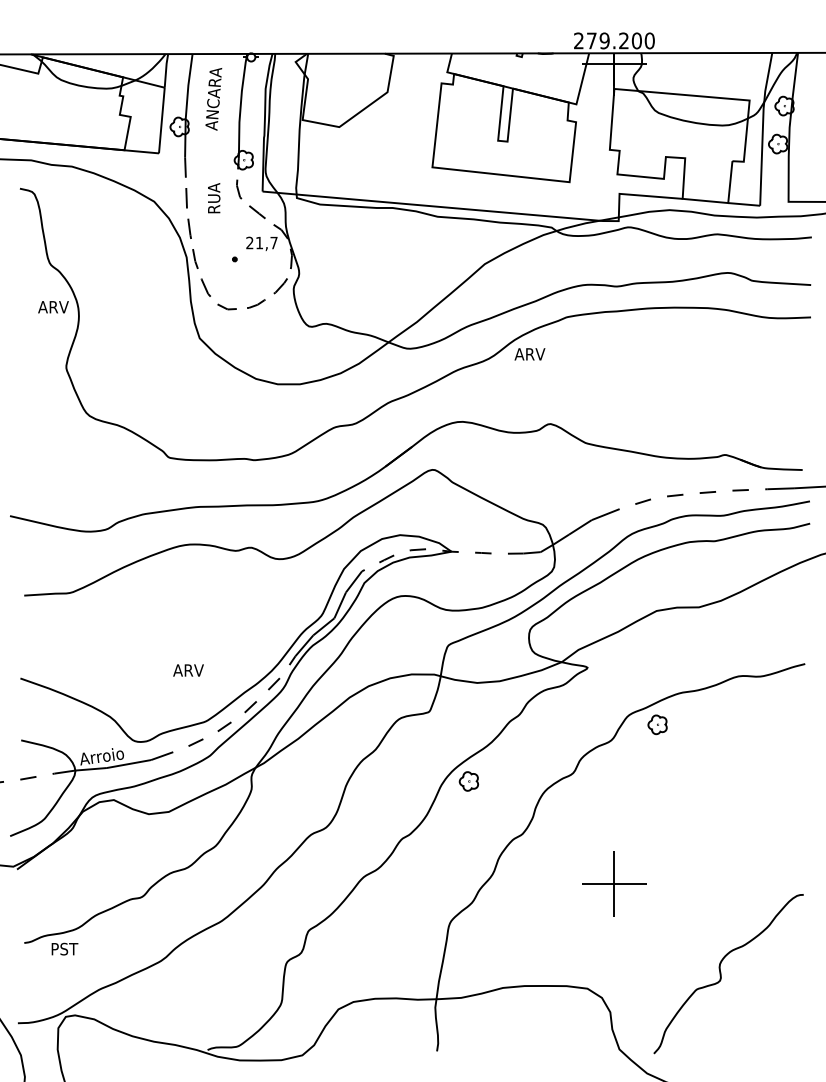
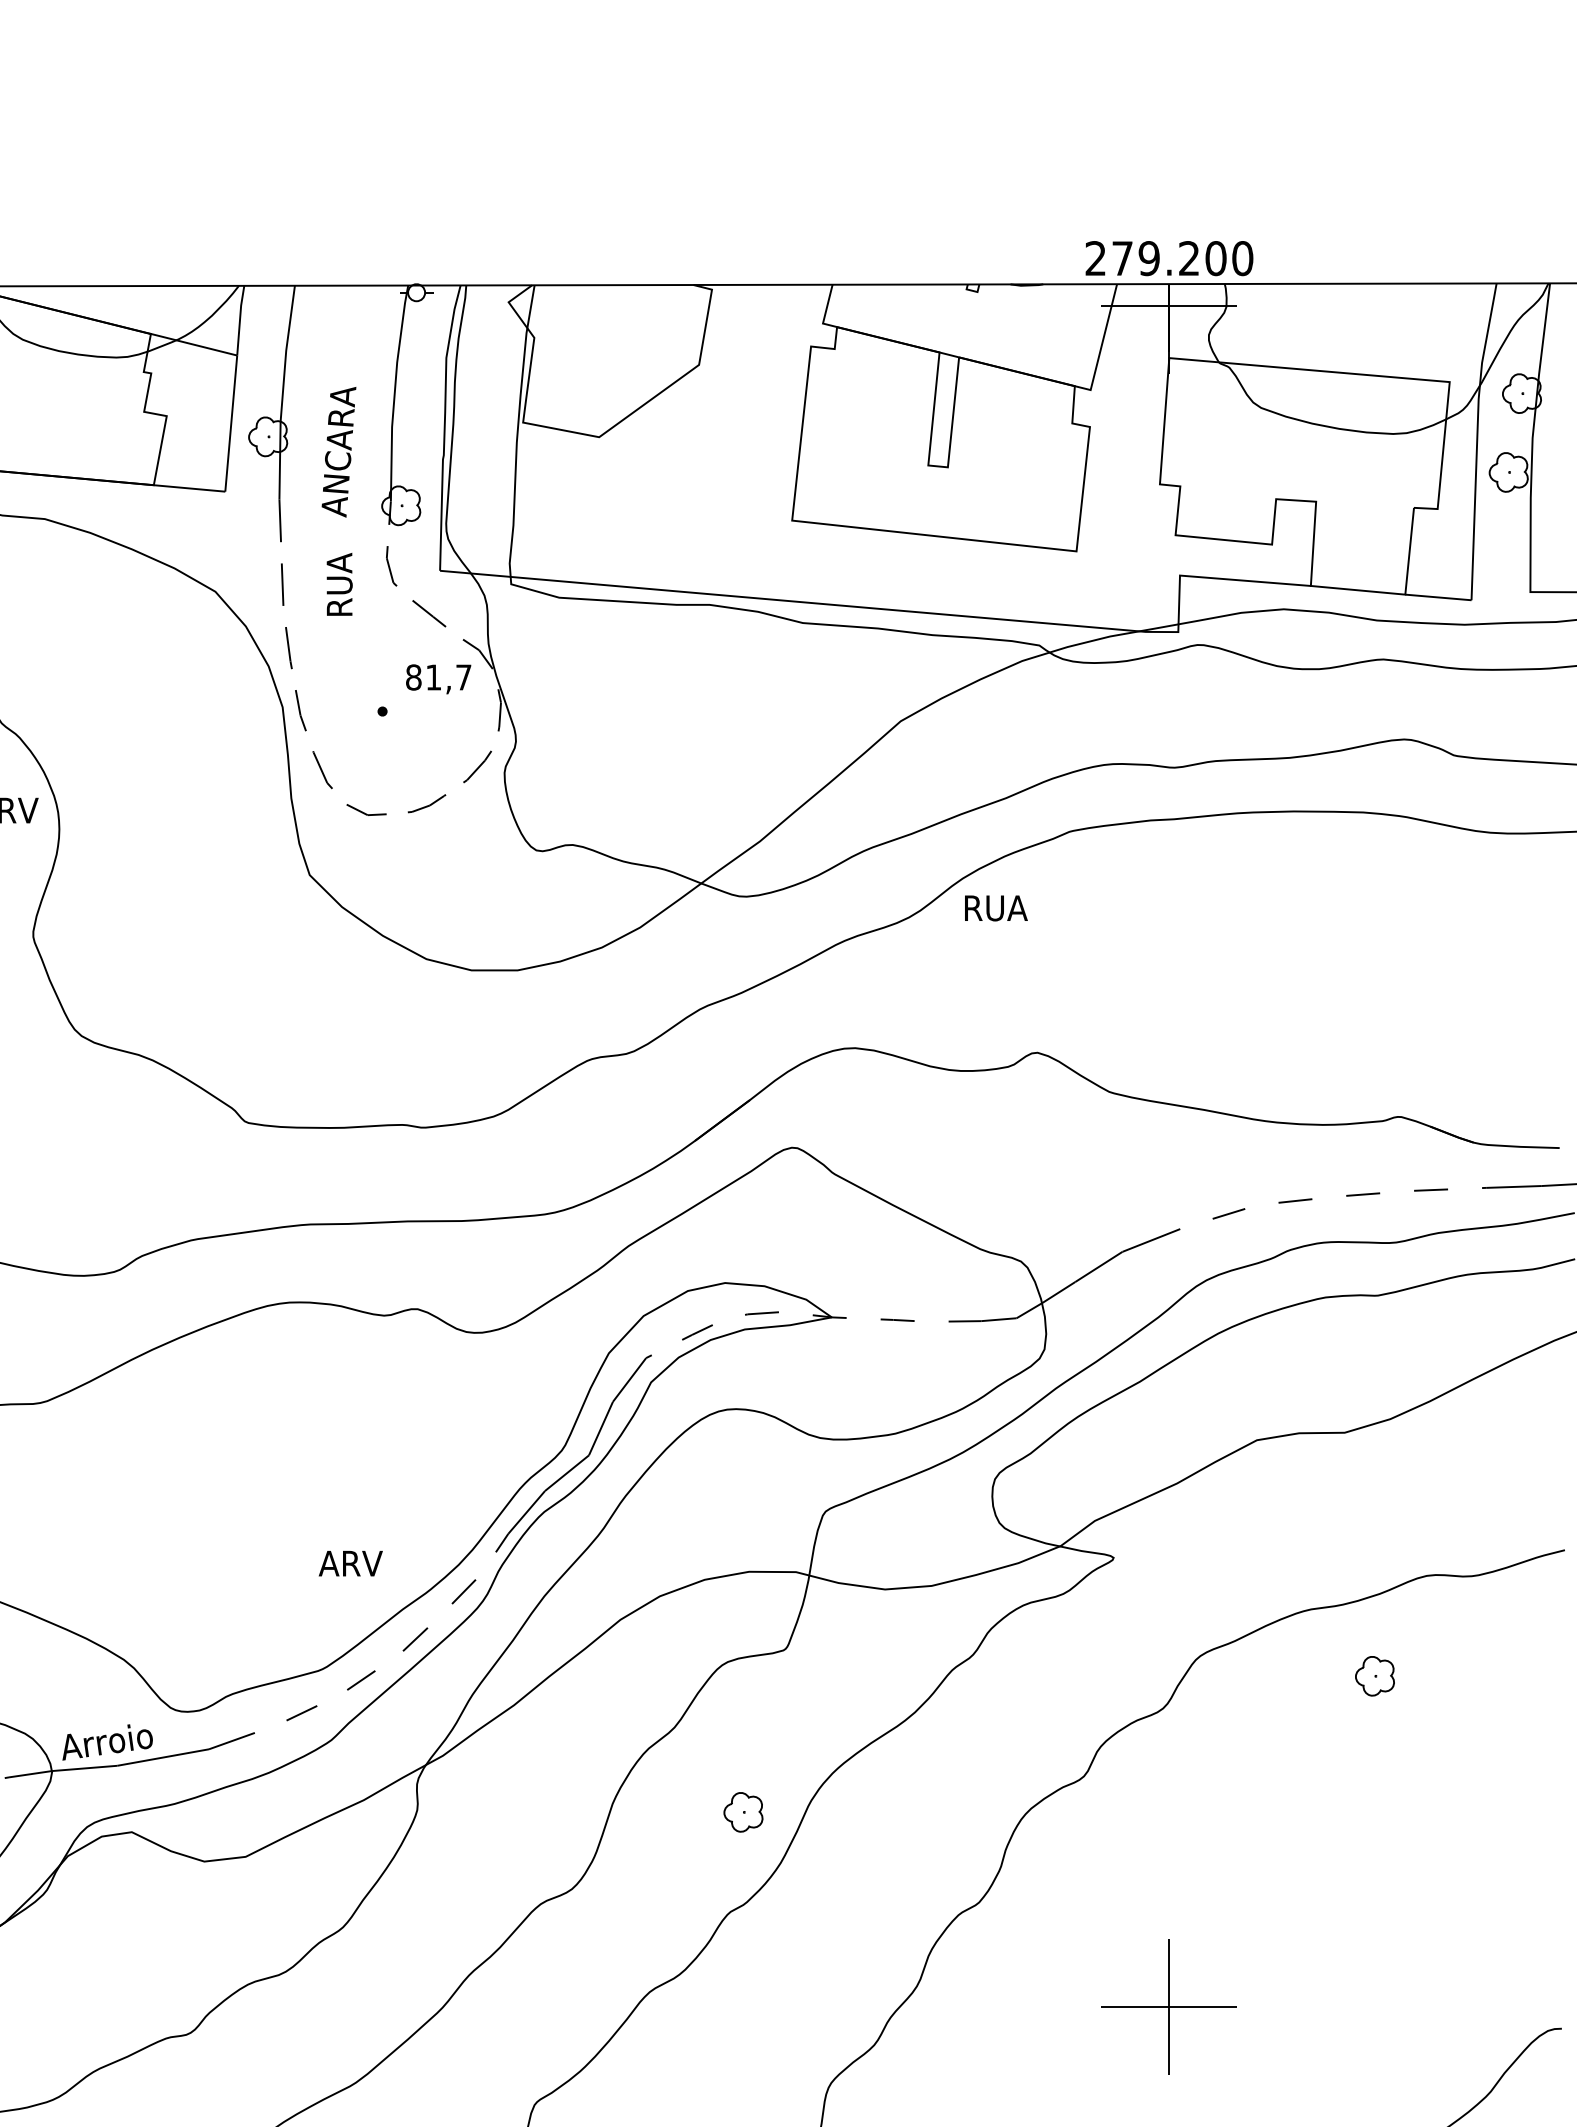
text: (213, 99) -> (338, 452), moved
text: (249, 242) -> (412, 676), 21,7 -> 81,7
text: (529, 354) -> (993, 908), ARV -> RUA
text: (188, 670) -> (350, 1563), moved
part: (657, 724) -> (1374, 1675), moved
part: (468, 781) -> (742, 1812), moved

